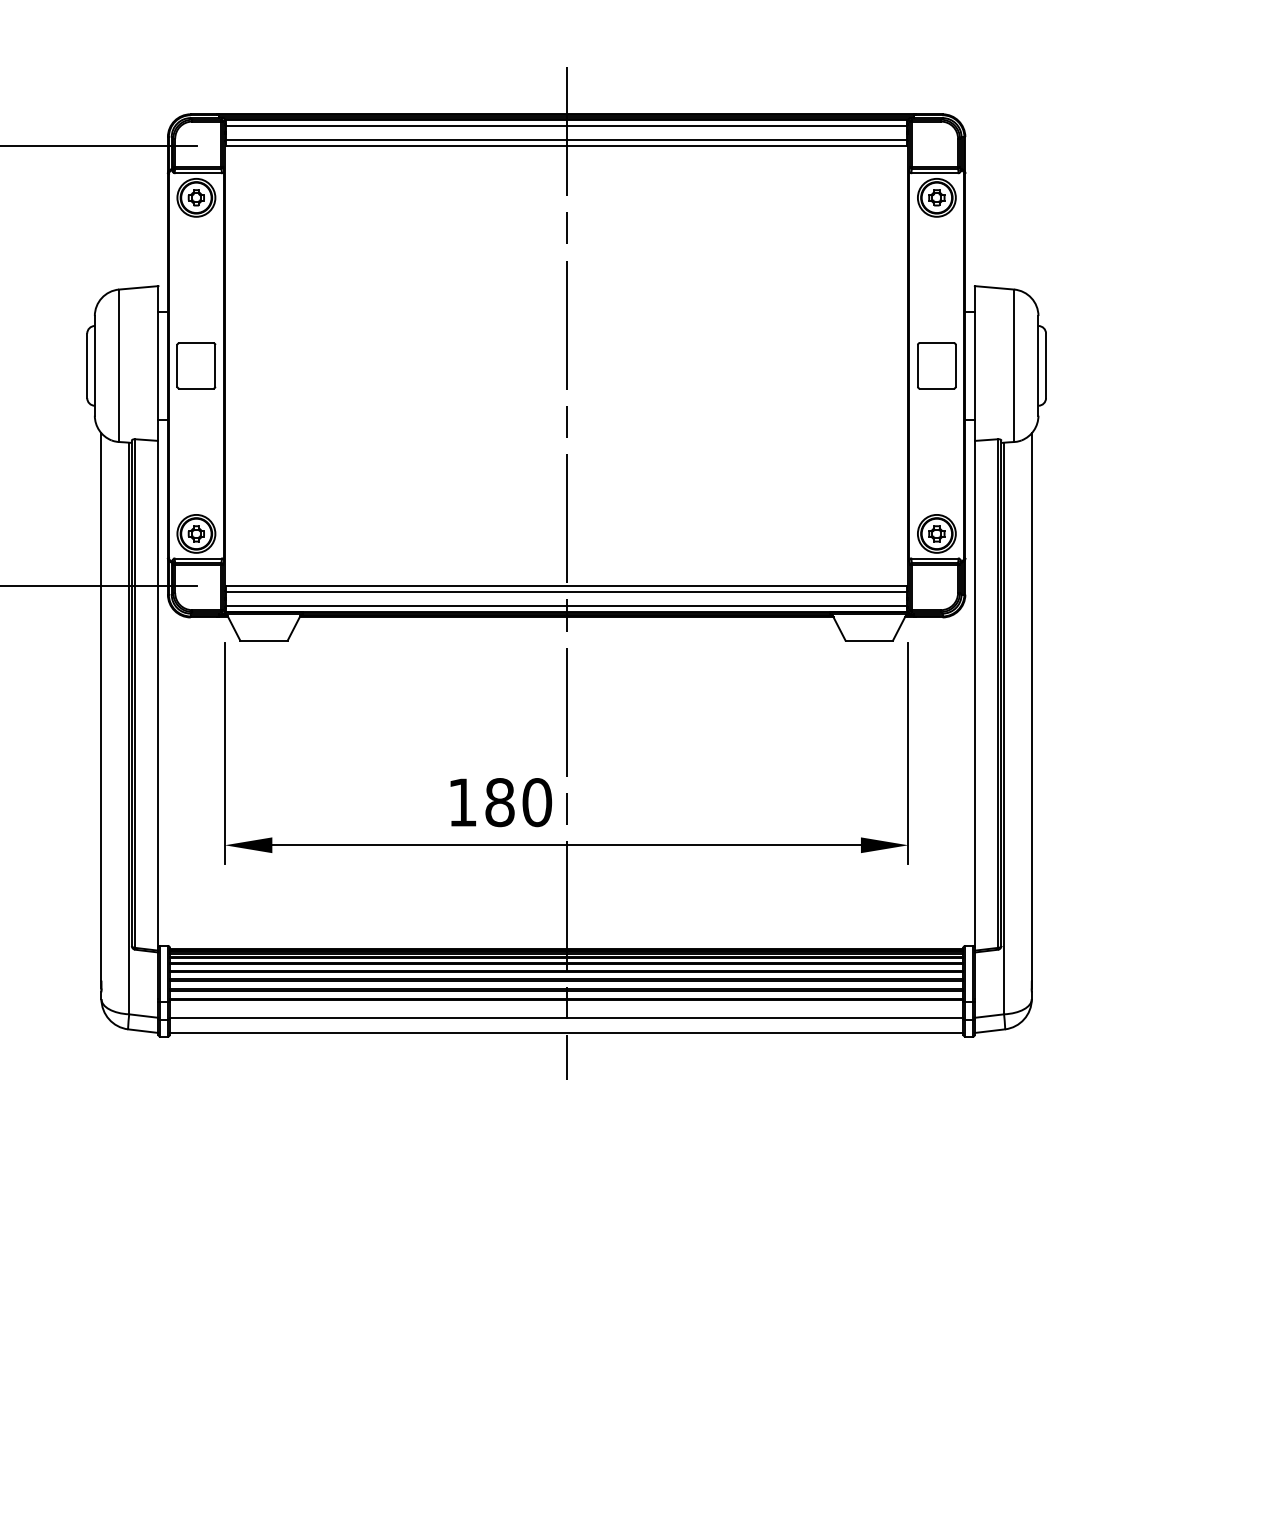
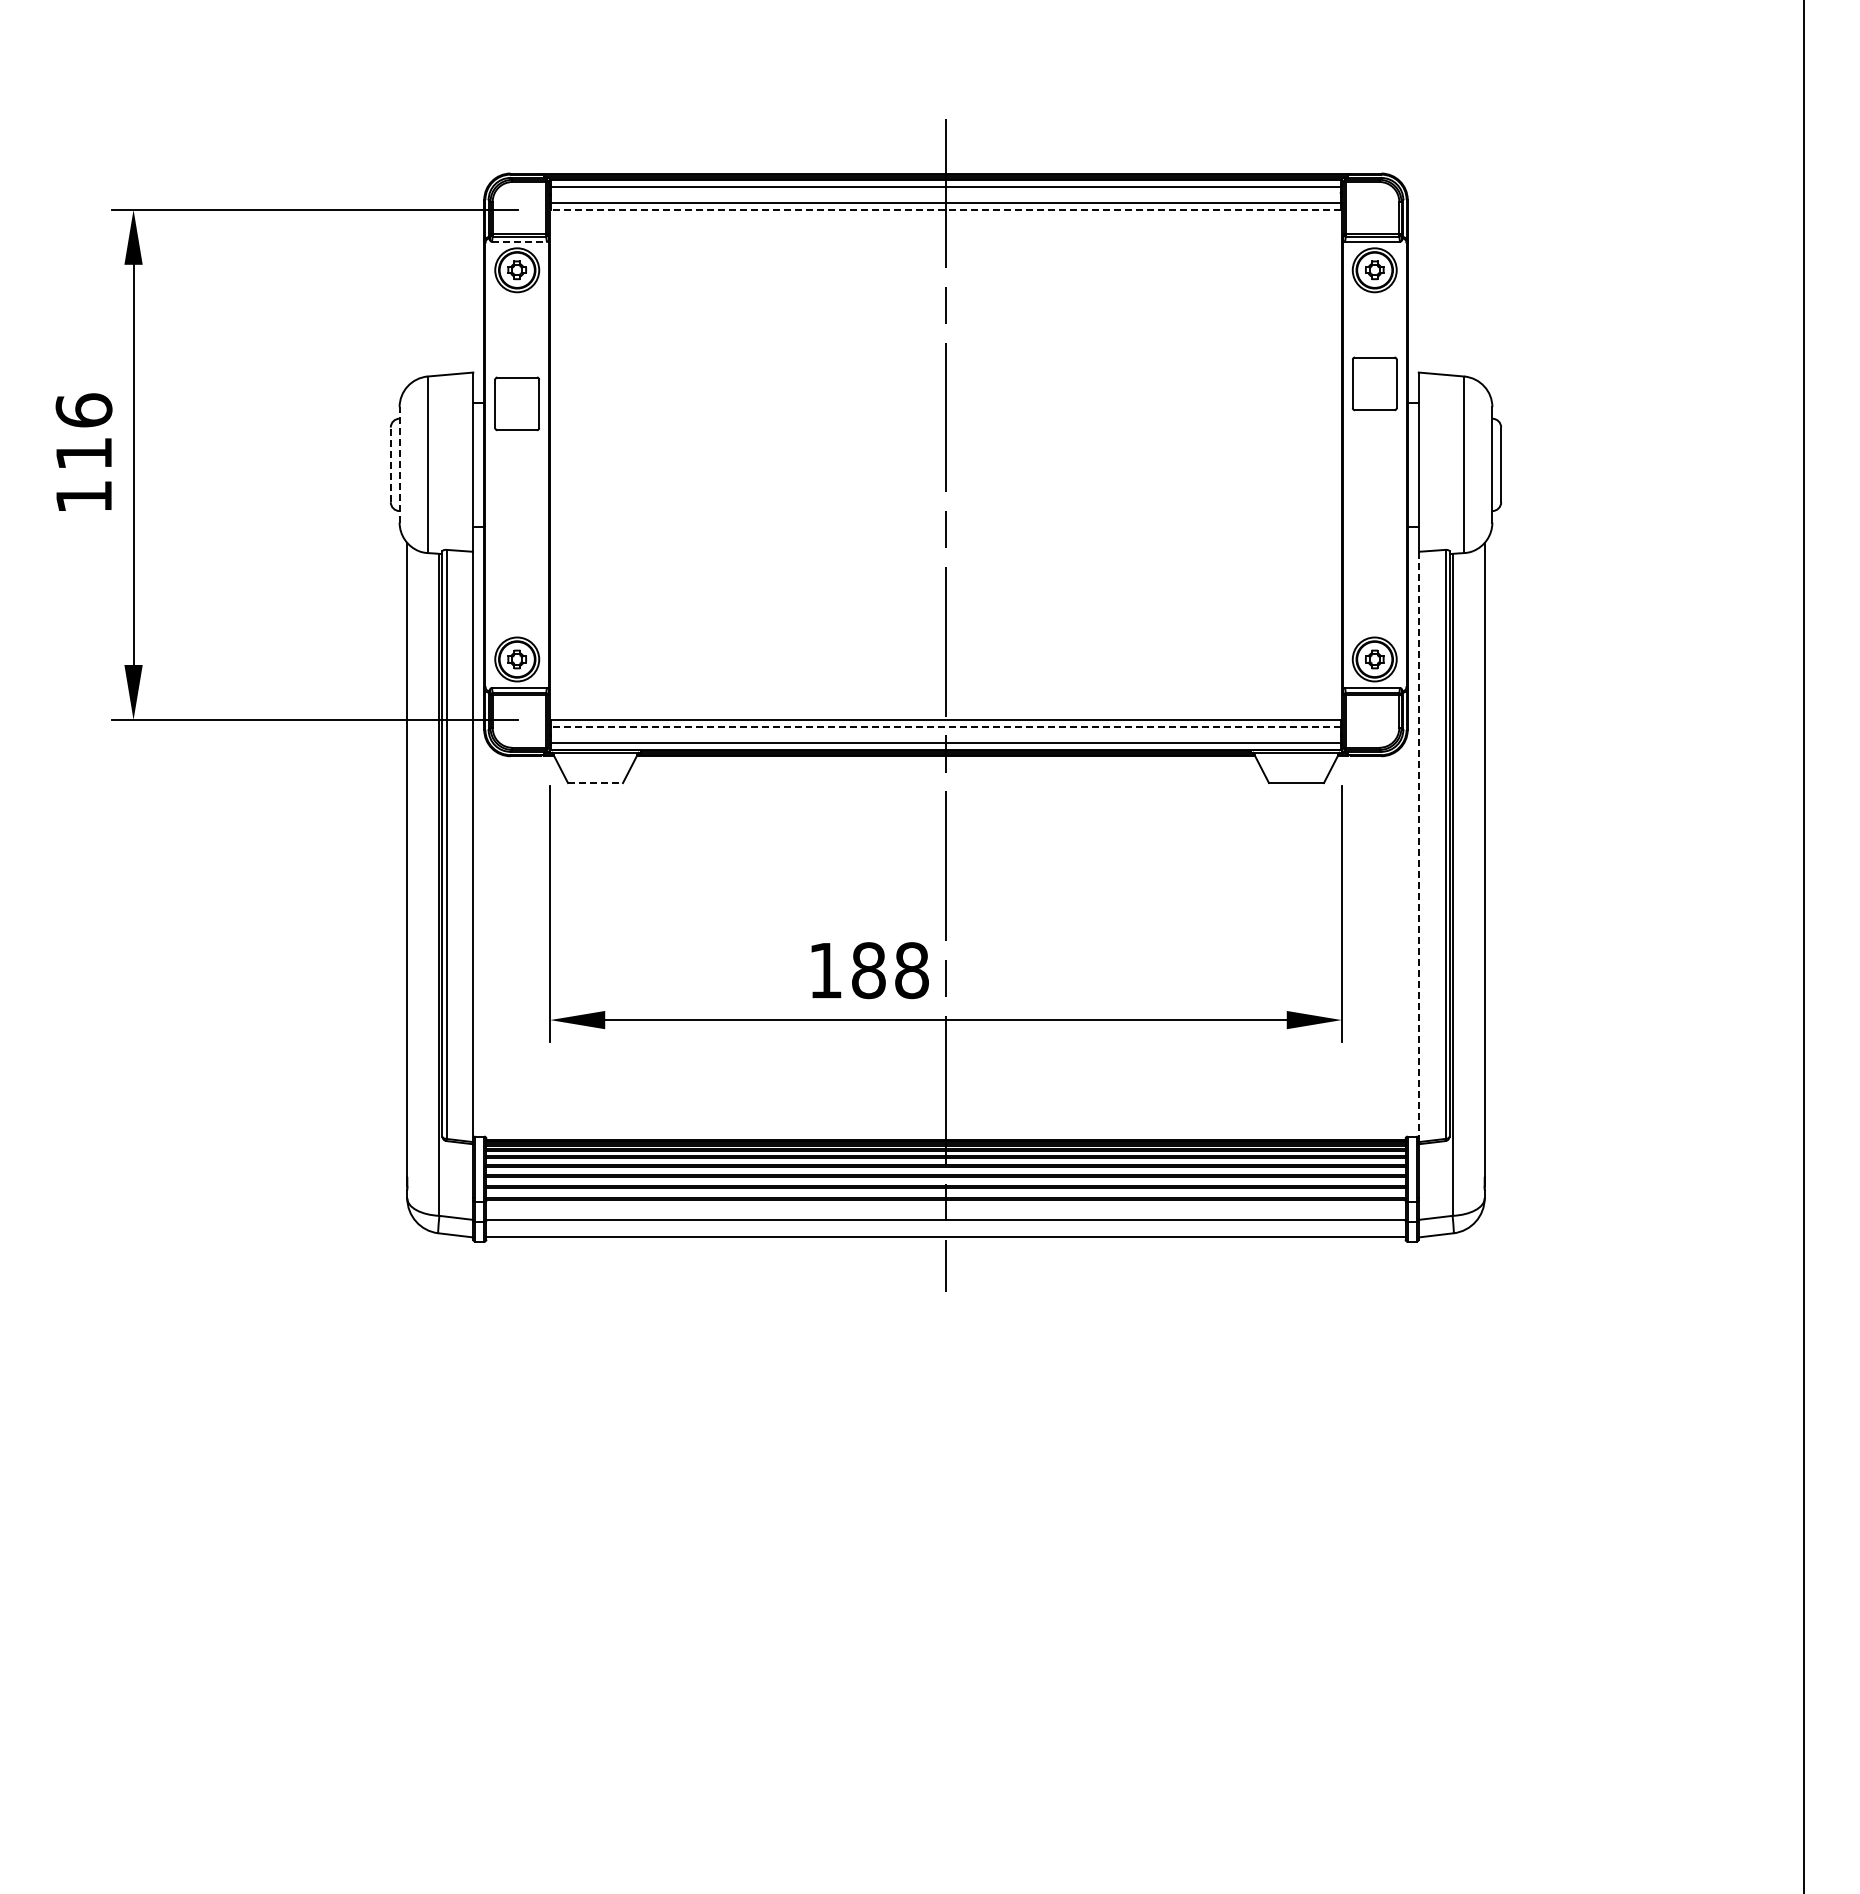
line: (567, 145) -> (946, 209), solid -> dashed
line: (198, 172) -> (519, 241), solid -> dashed
line: (86, 365) -> (390, 464), solid -> dashed
line: (94, 365) -> (399, 464), solid -> dashed
part: (195, 365) -> (516, 403), moved
part: (936, 365) -> (1374, 383), moved
line: (567, 591) -> (946, 726), solid -> dashed
line: (264, 640) -> (596, 783), solid -> dashed
line: (974, 696) -> (1418, 847), solid -> dashed
text: (537, 802) -> (912, 970), 180 -> 188

